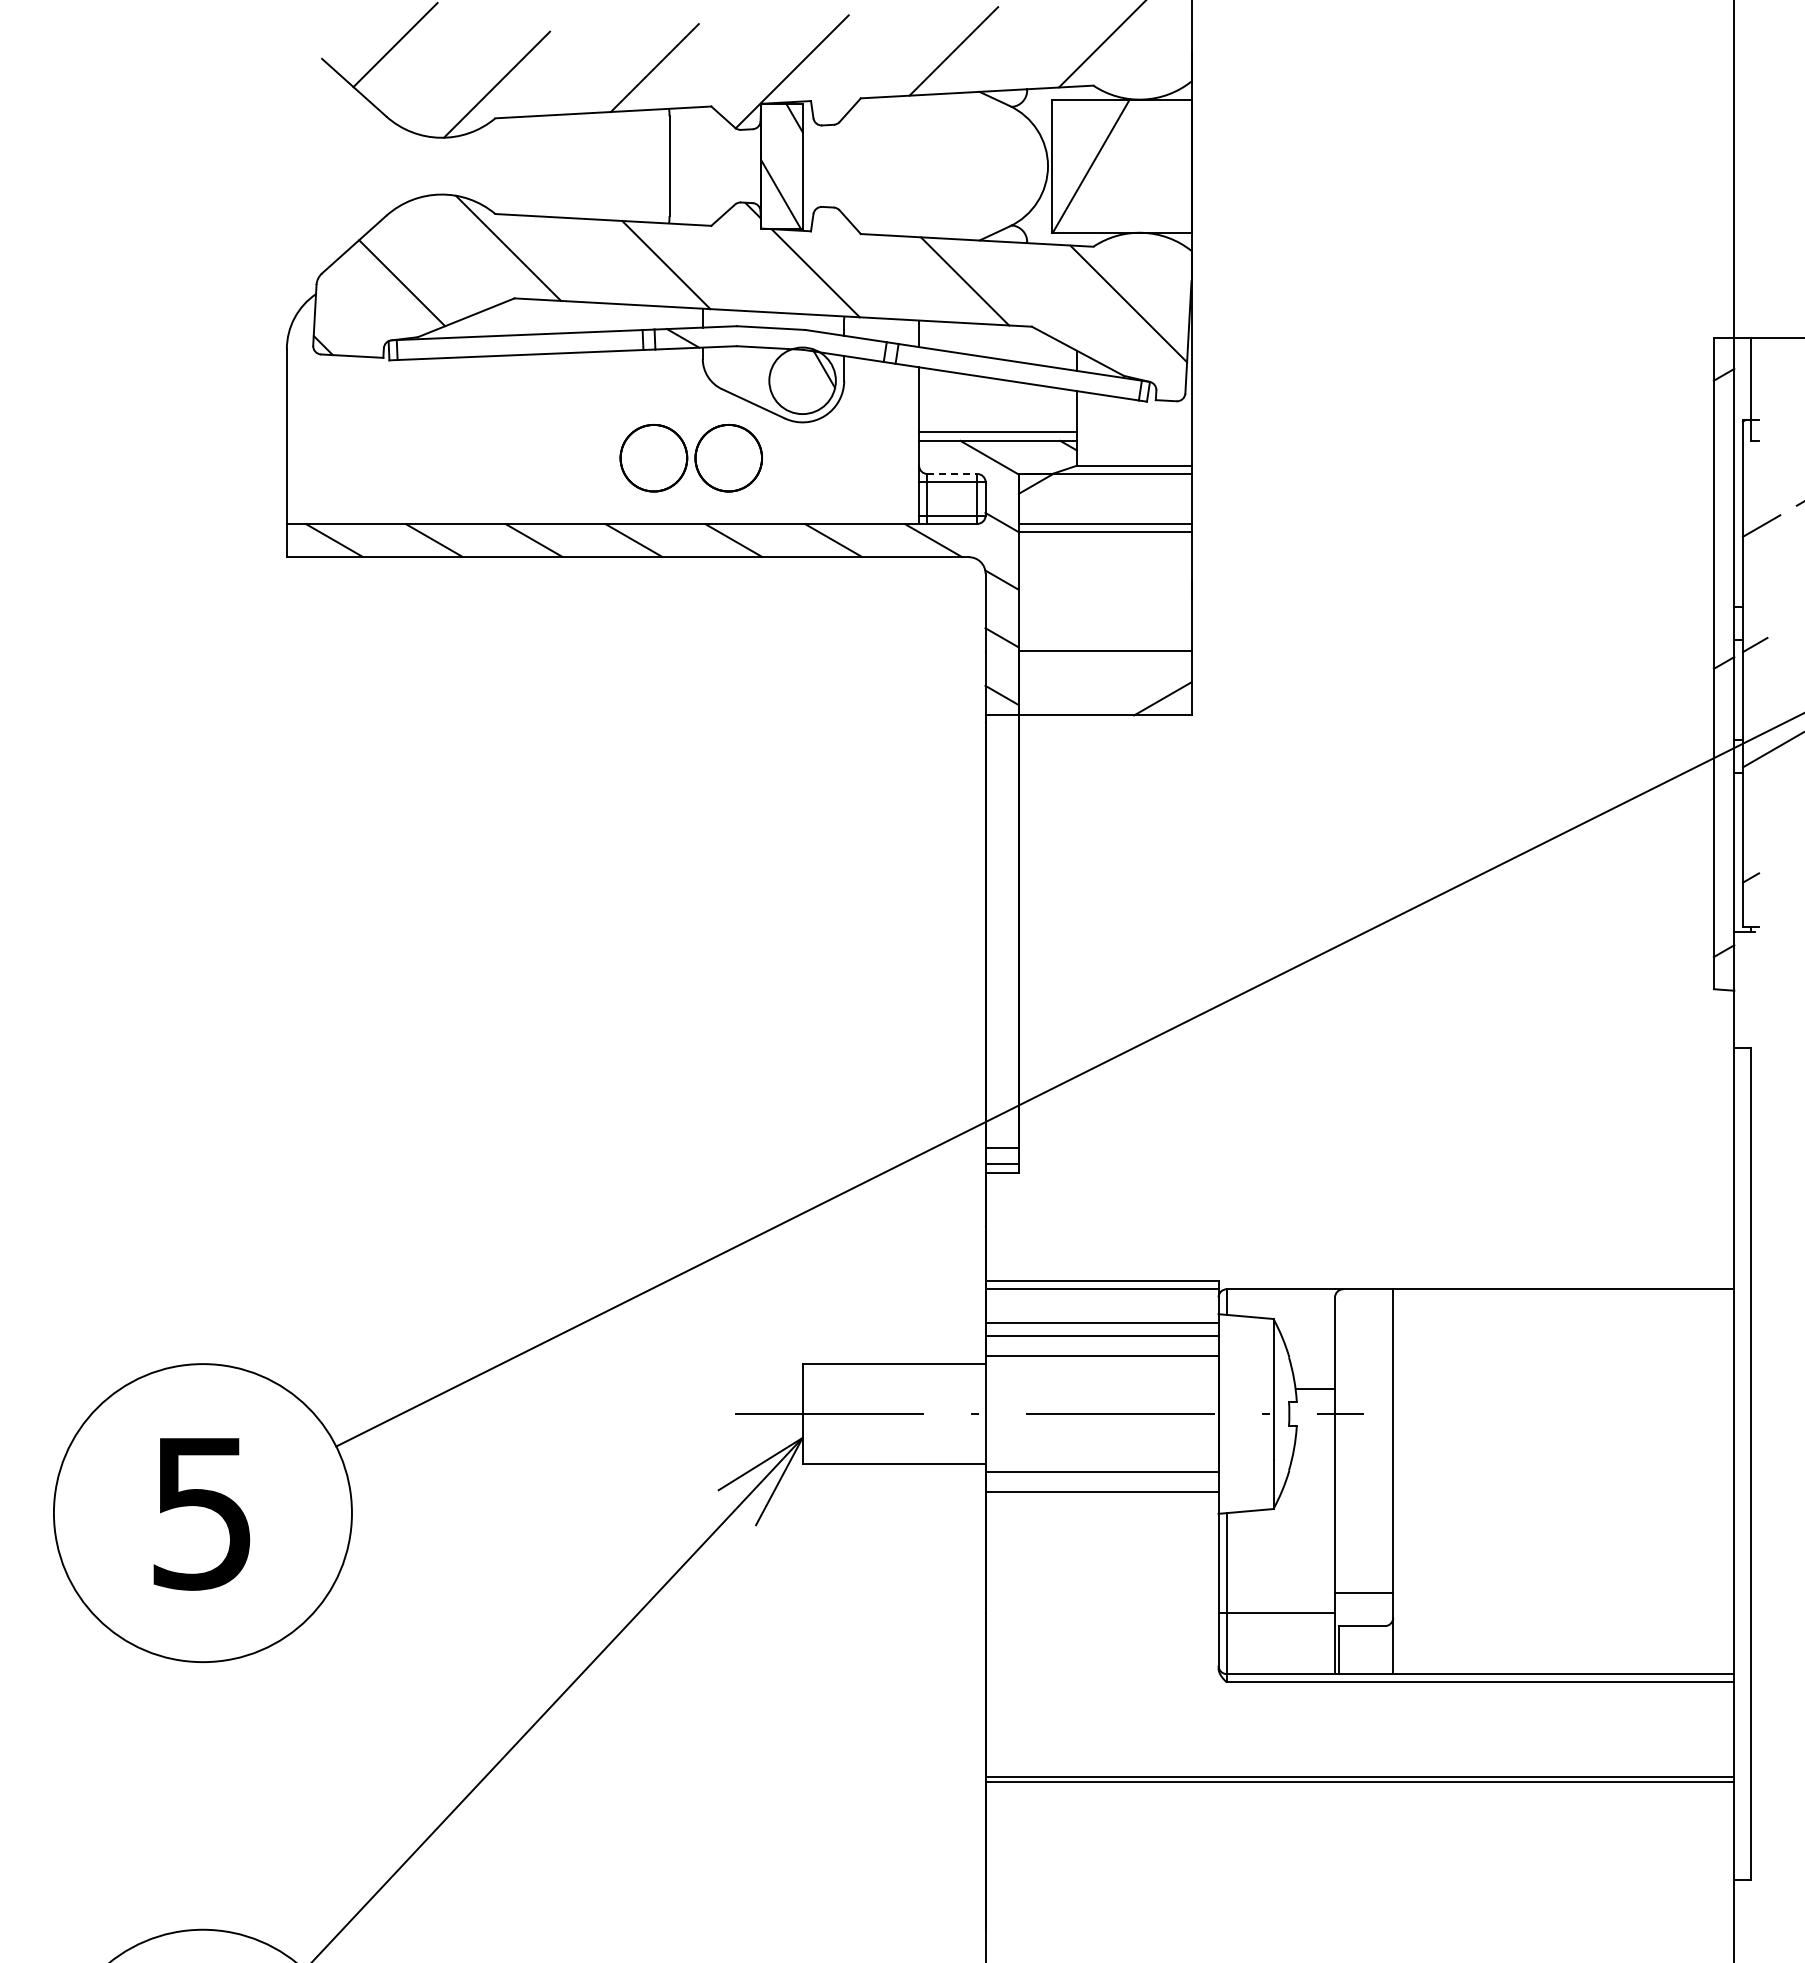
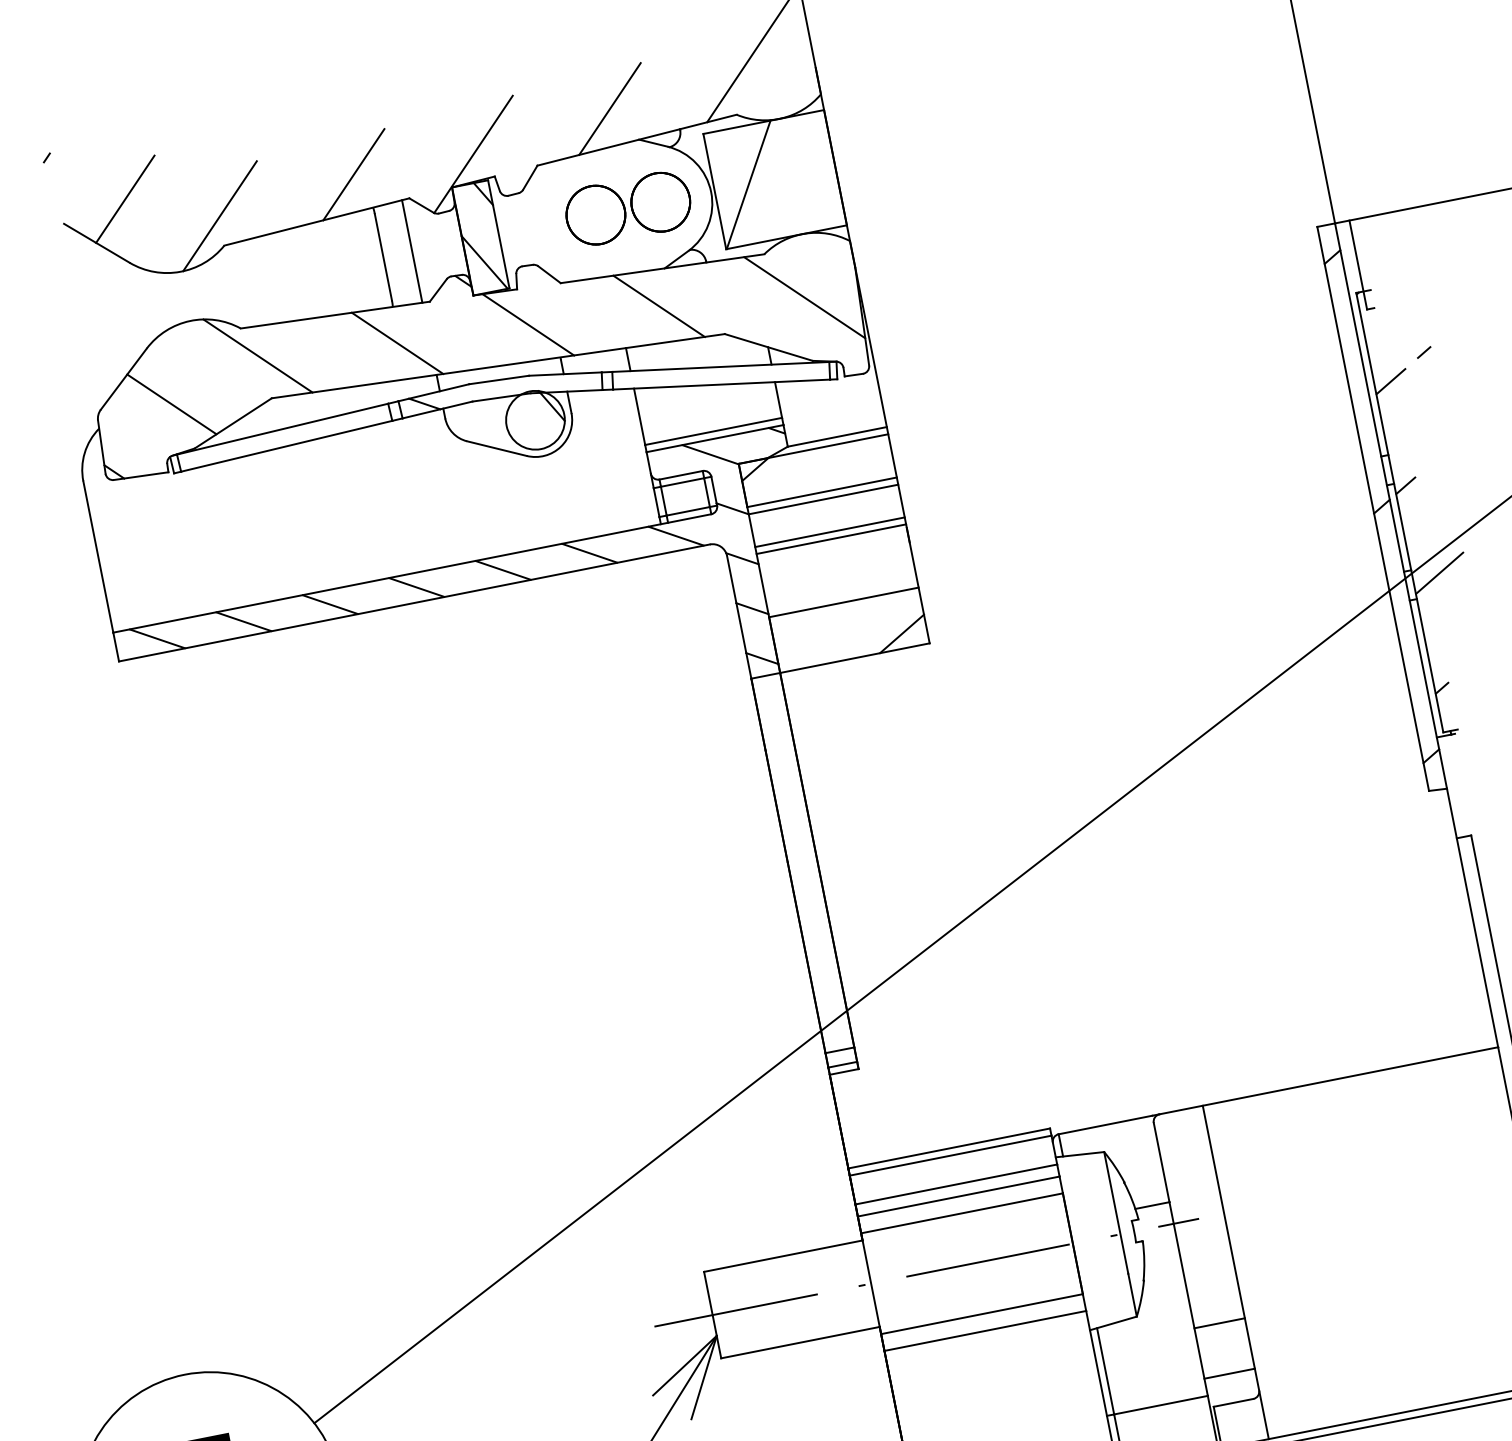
line: (702, 166) -> (412, 251), added
part: (691, 457) -> (628, 208), moved
line: (952, 474) -> (681, 475), dashed -> solid
line: (1104, 570) -> (829, 532), added
line: (1104, 578) -> (830, 539), added
line: (1364, 1534) -> (1219, 1323), added

